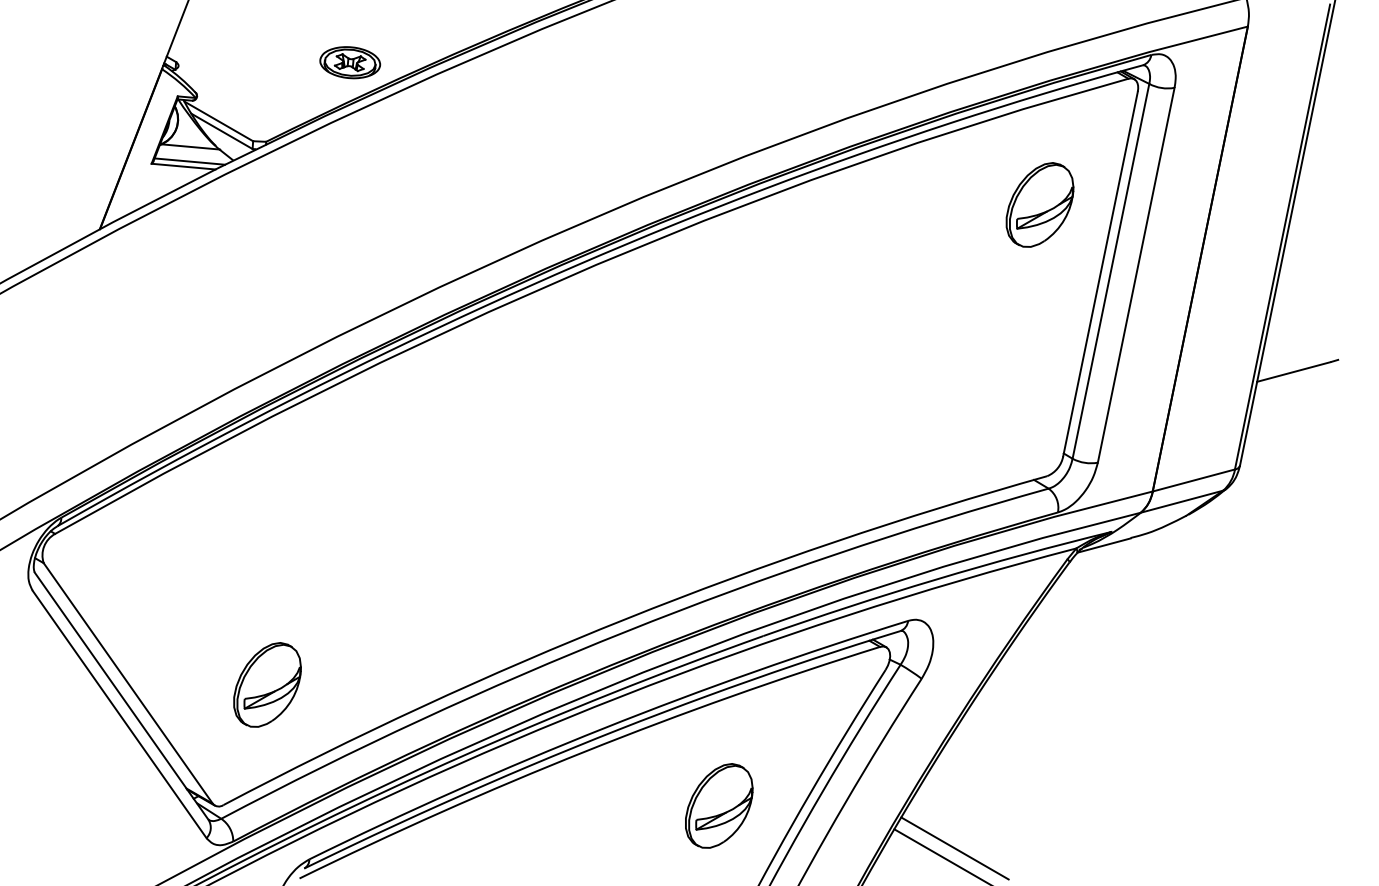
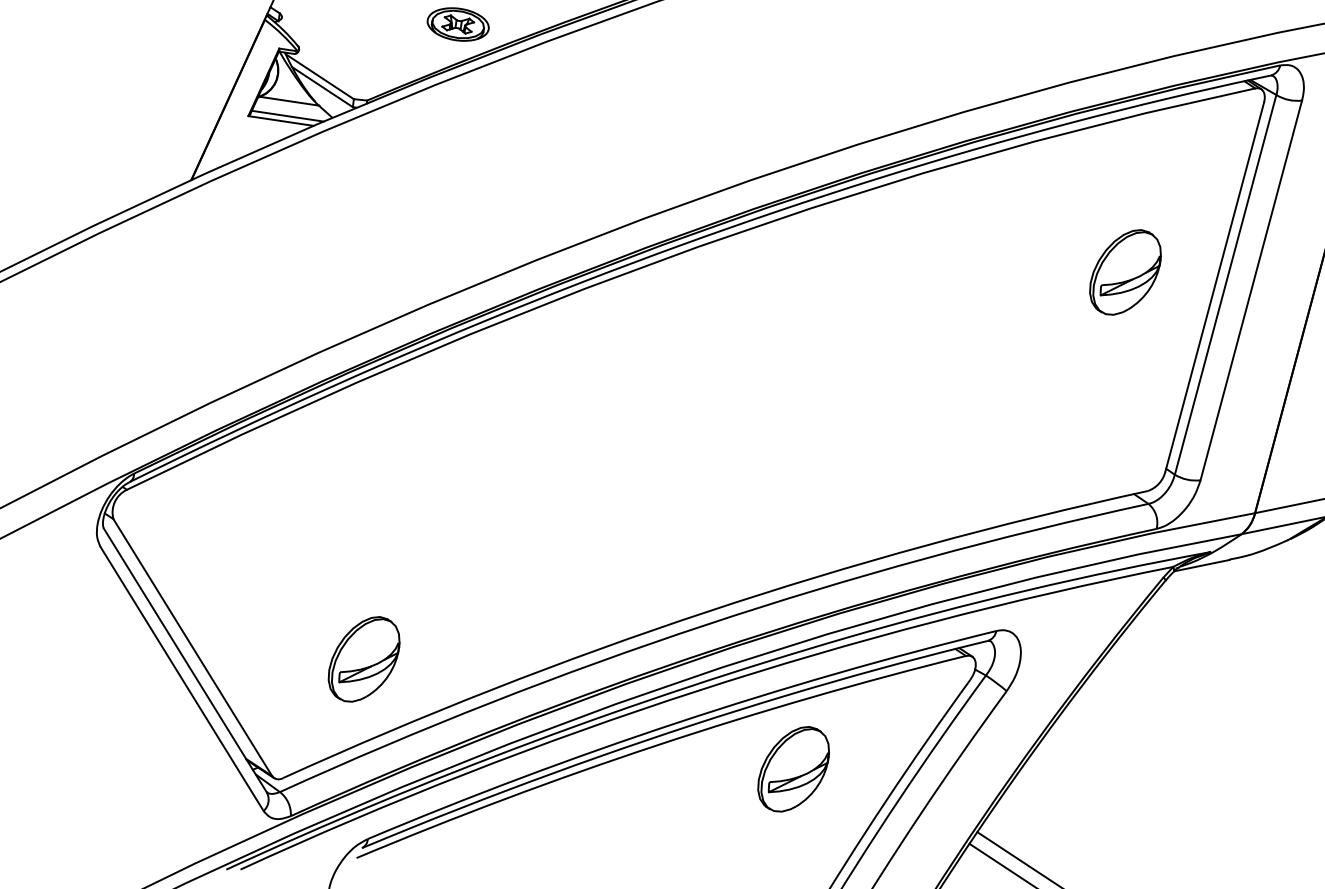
part: (1039, 204) -> (1125, 271), moved
part: (267, 684) -> (364, 658), moved
part: (719, 805) -> (794, 768), moved

